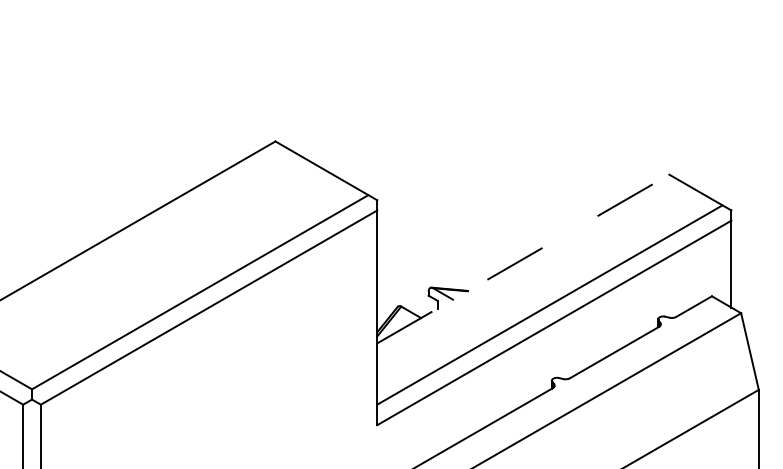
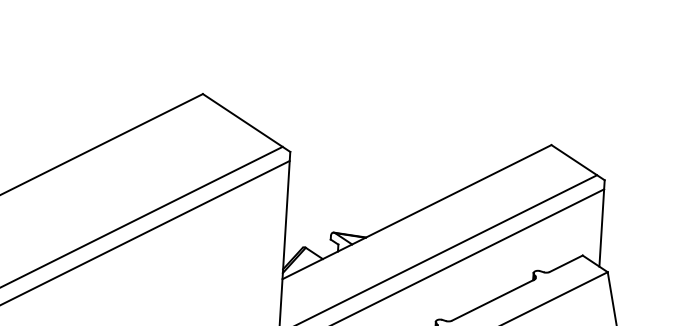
line: (523, 259) -> (417, 212), dashed -> solid

